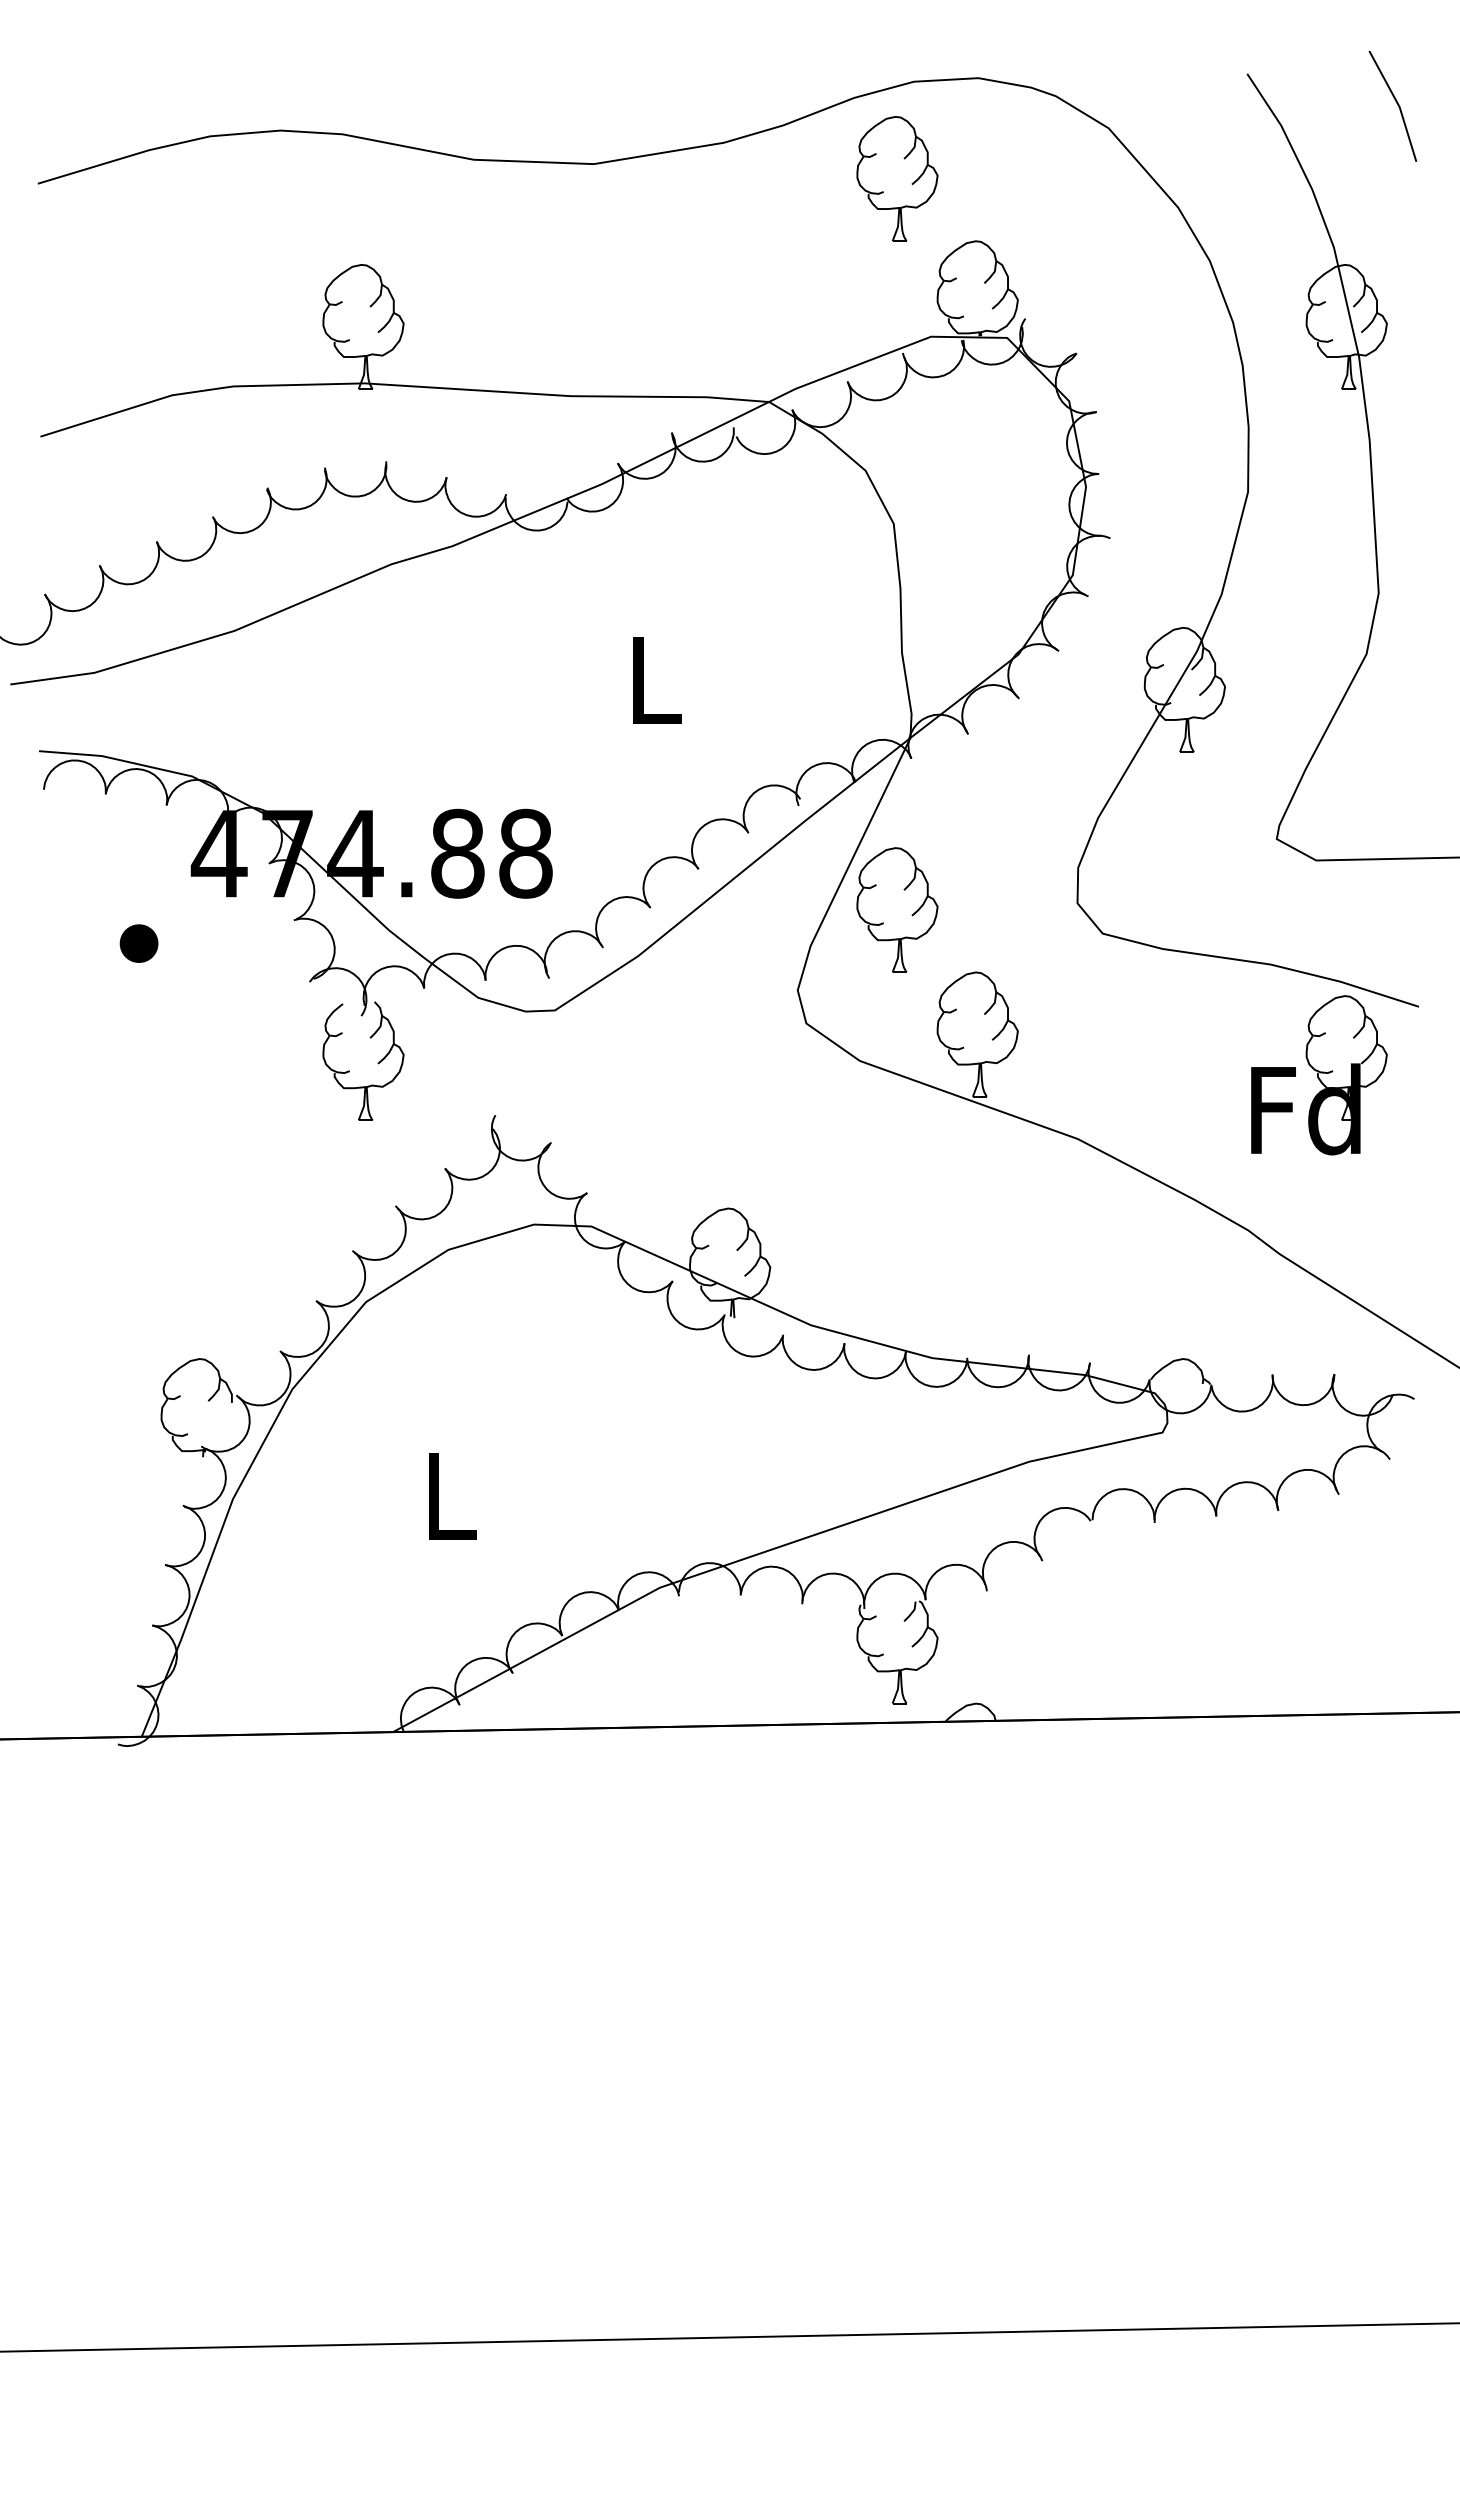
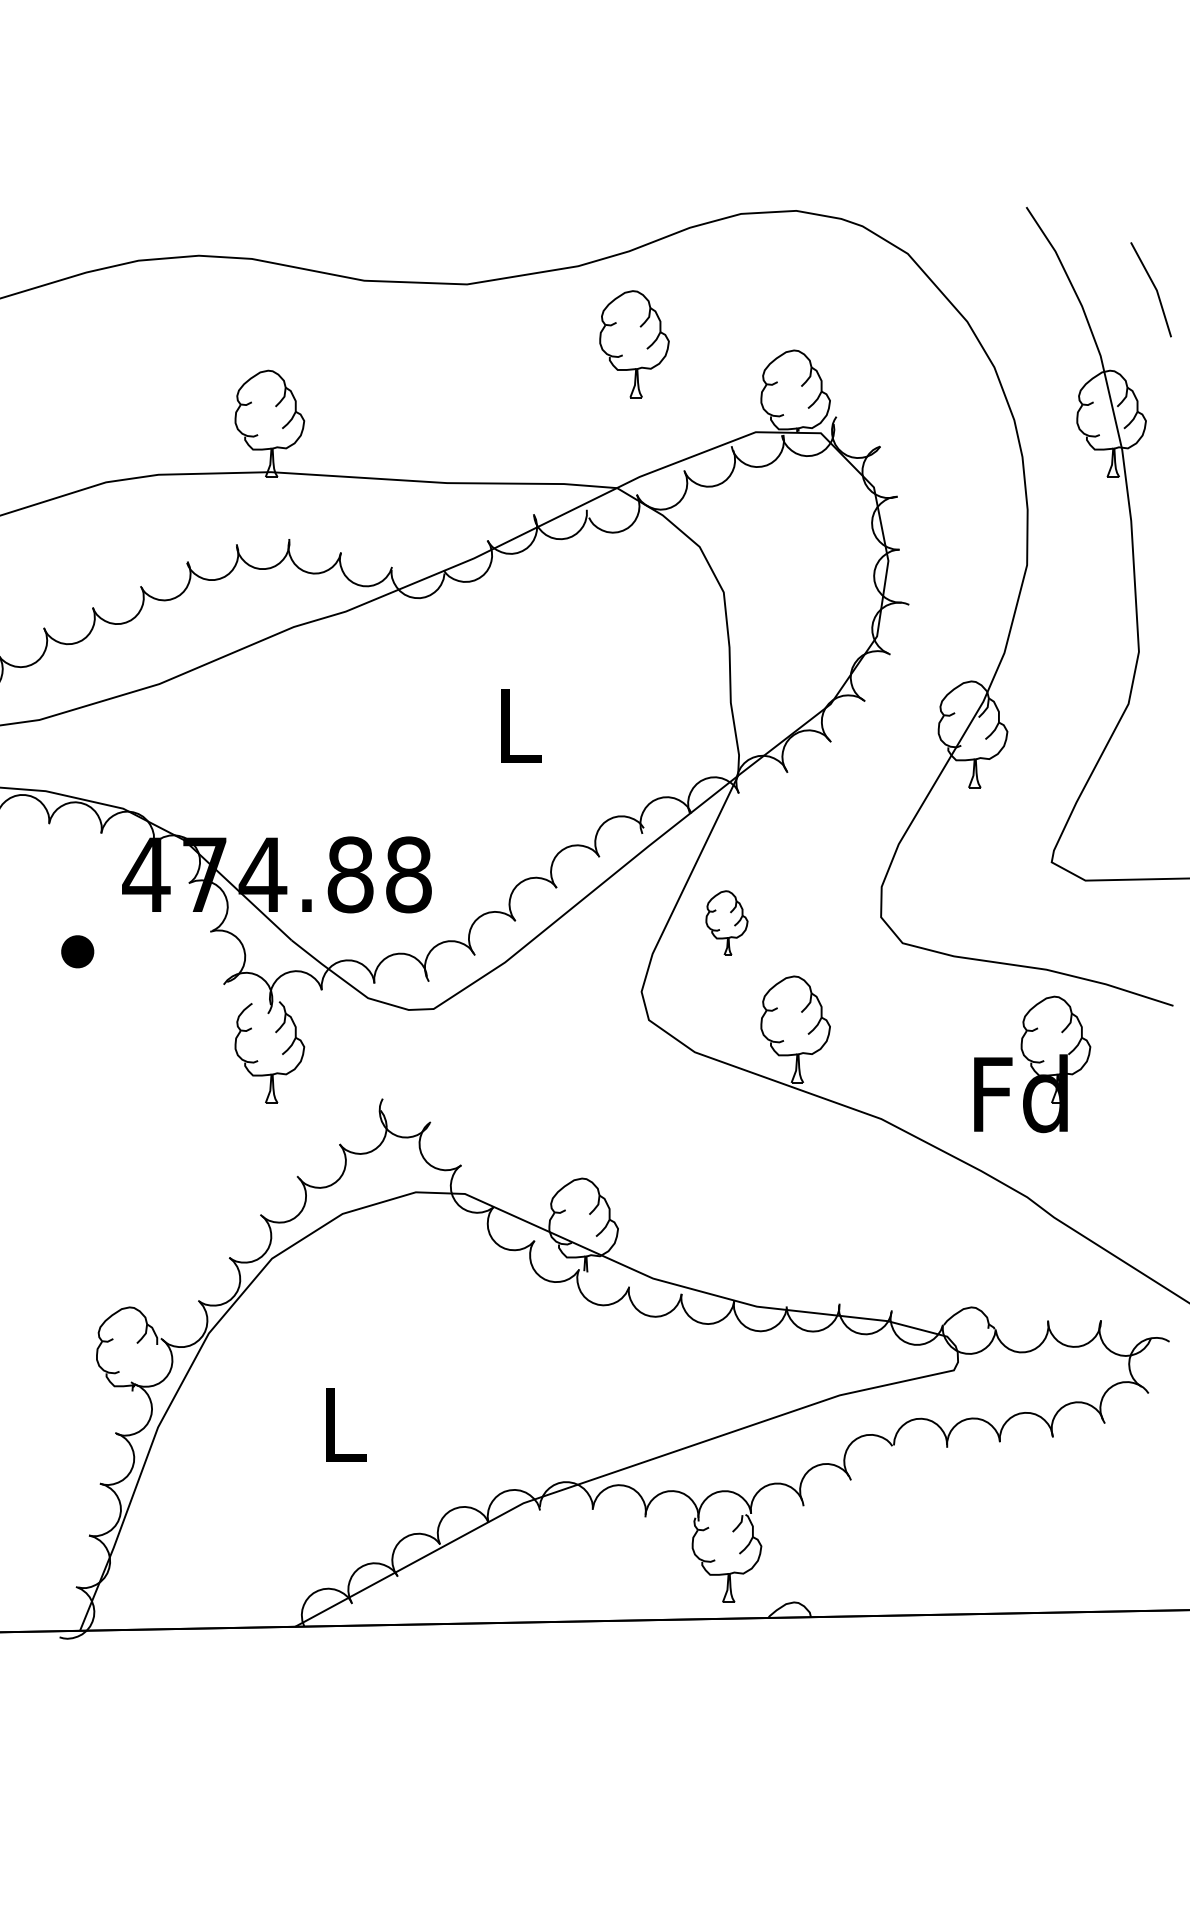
line: (1396, 103) -> (1154, 287), moved
part: (897, 178) -> (634, 343), moved
part: (897, 909) -> (727, 922), size x0.6
part: (1319, 1075) -> (1032, 1064), moved

